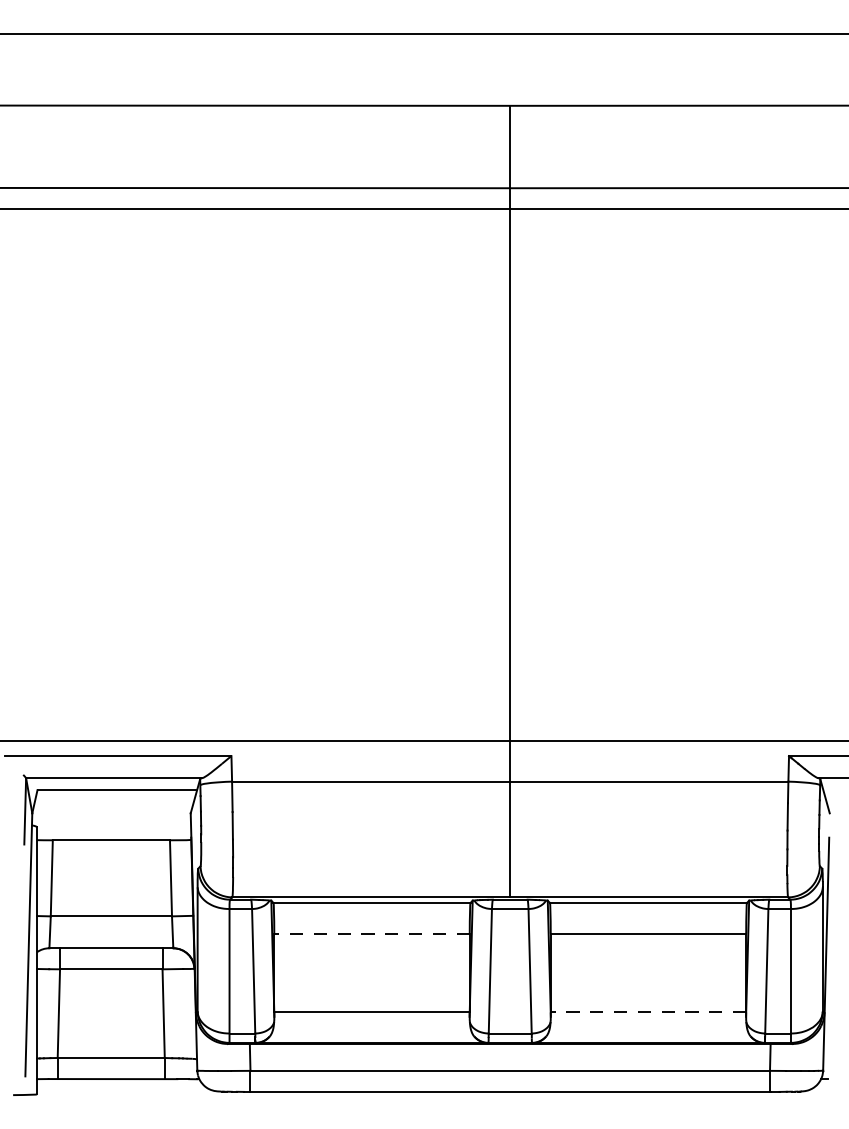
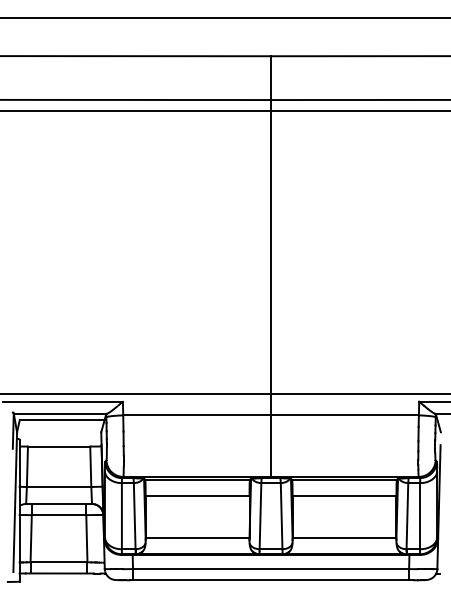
line: (371, 934) -> (197, 496), dashed -> solid
line: (648, 1013) -> (344, 538), dashed -> solid

